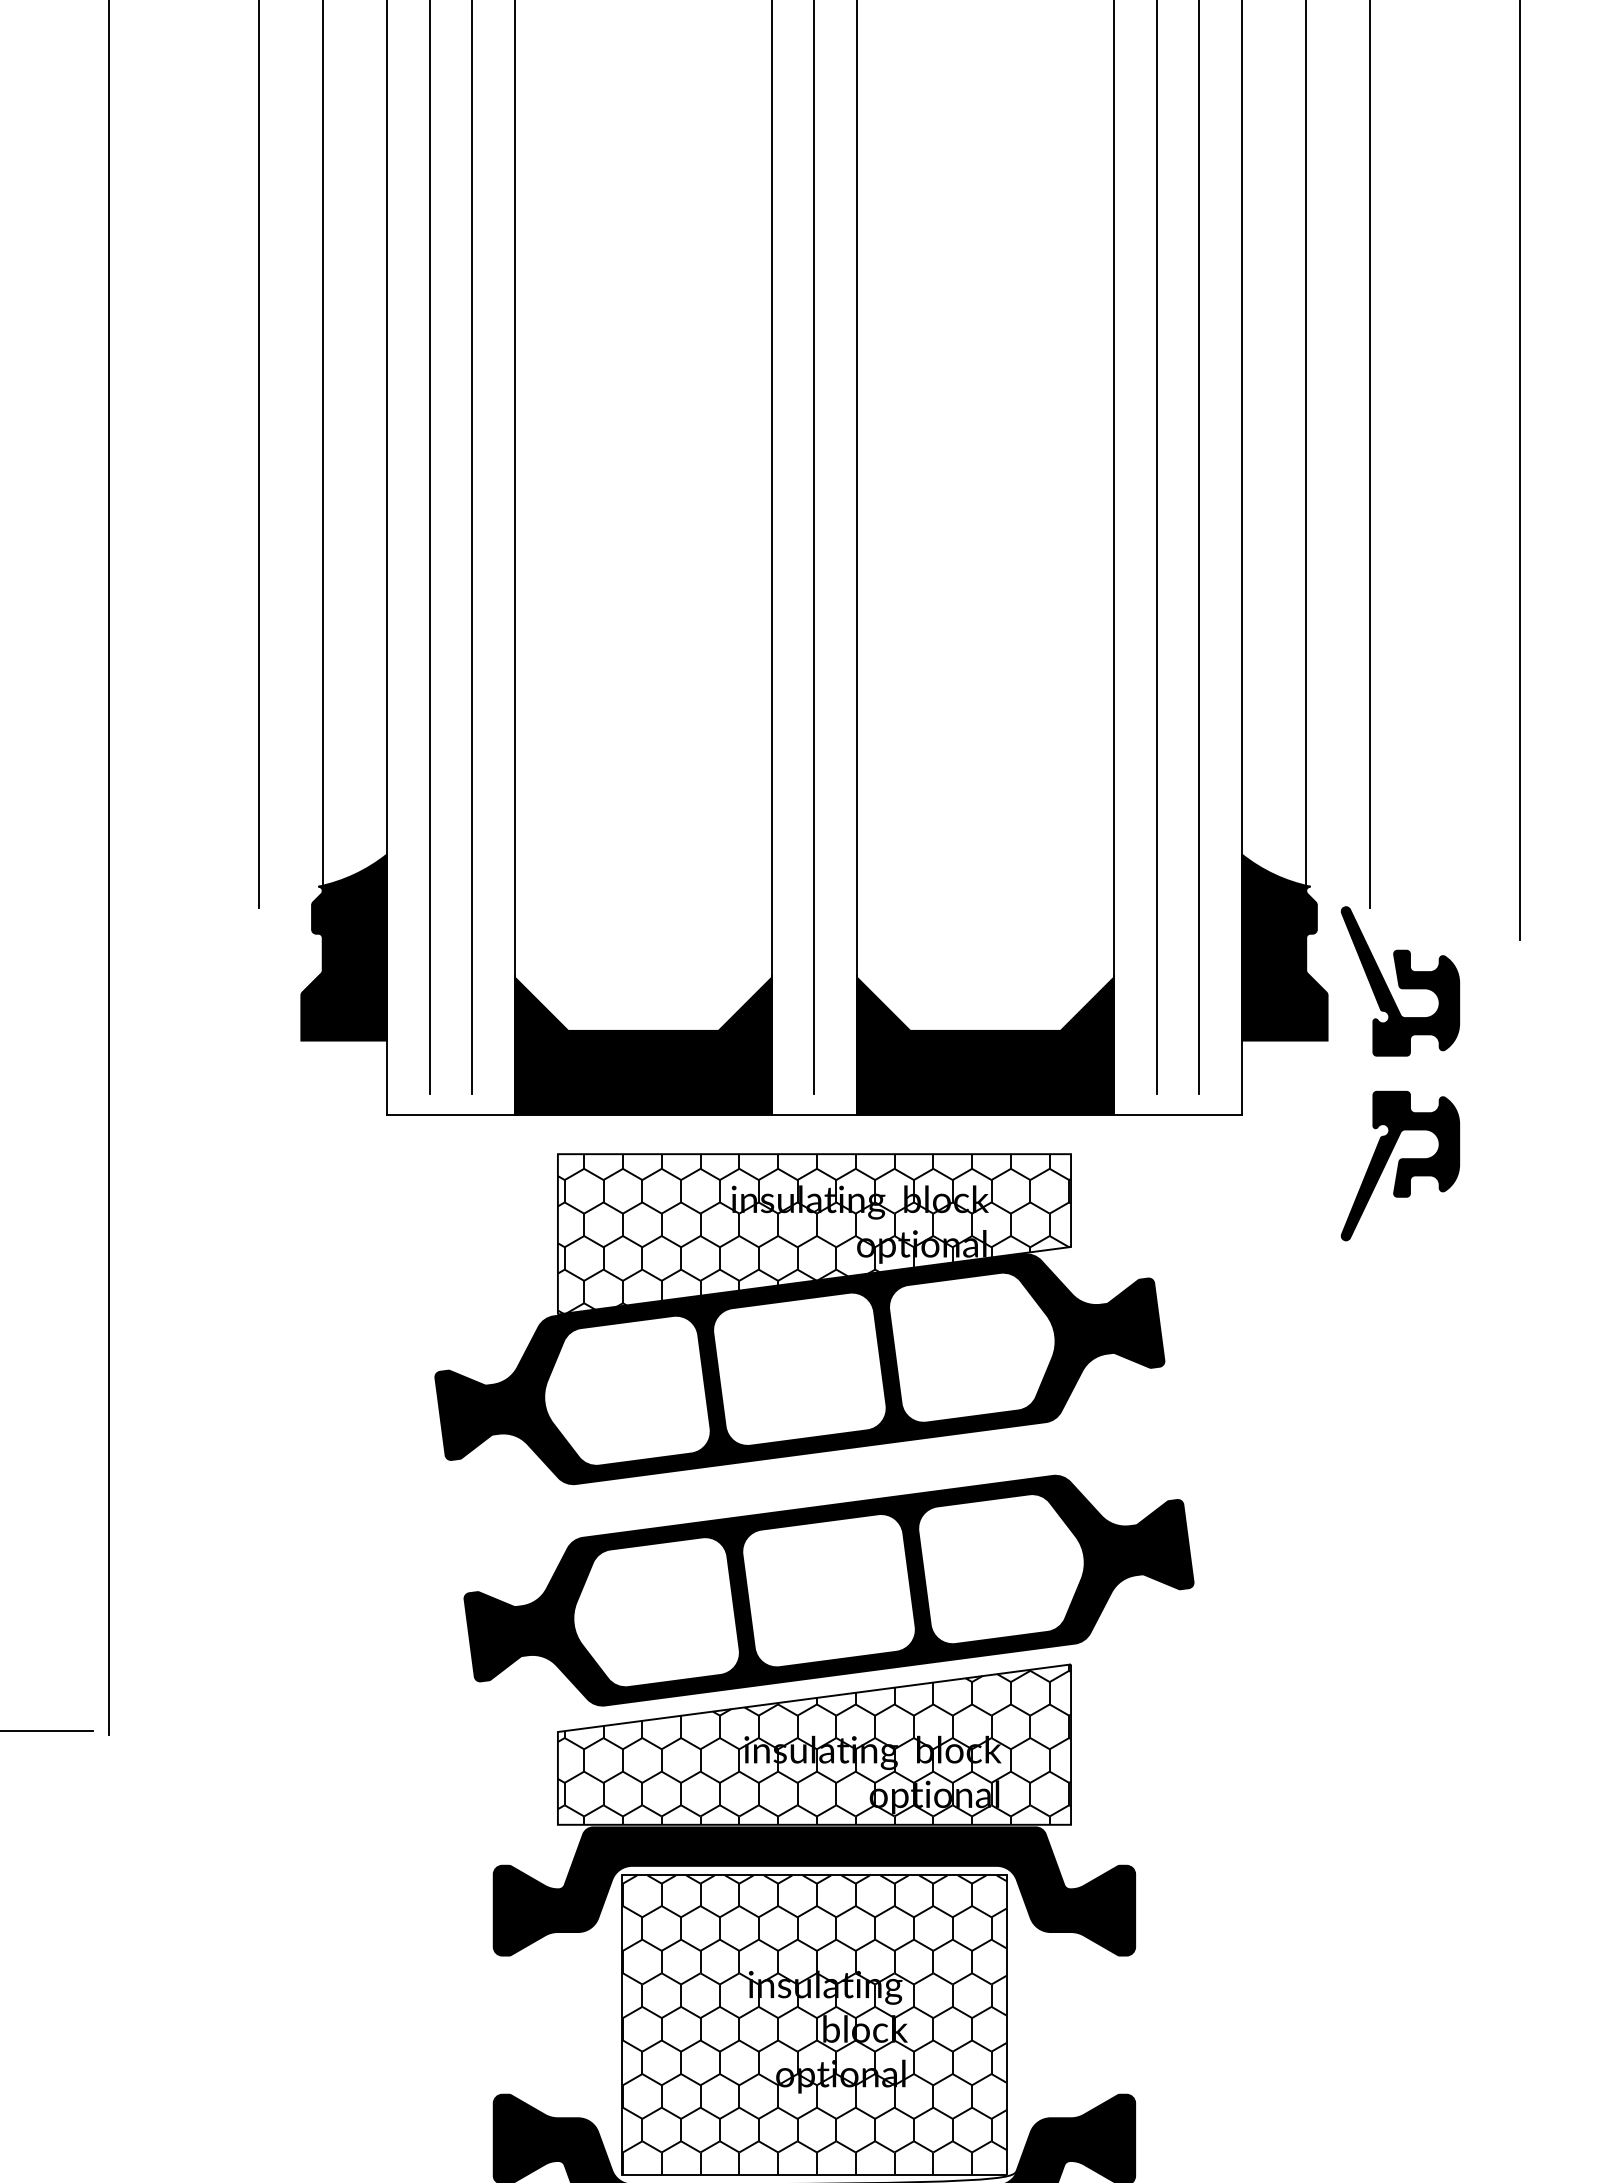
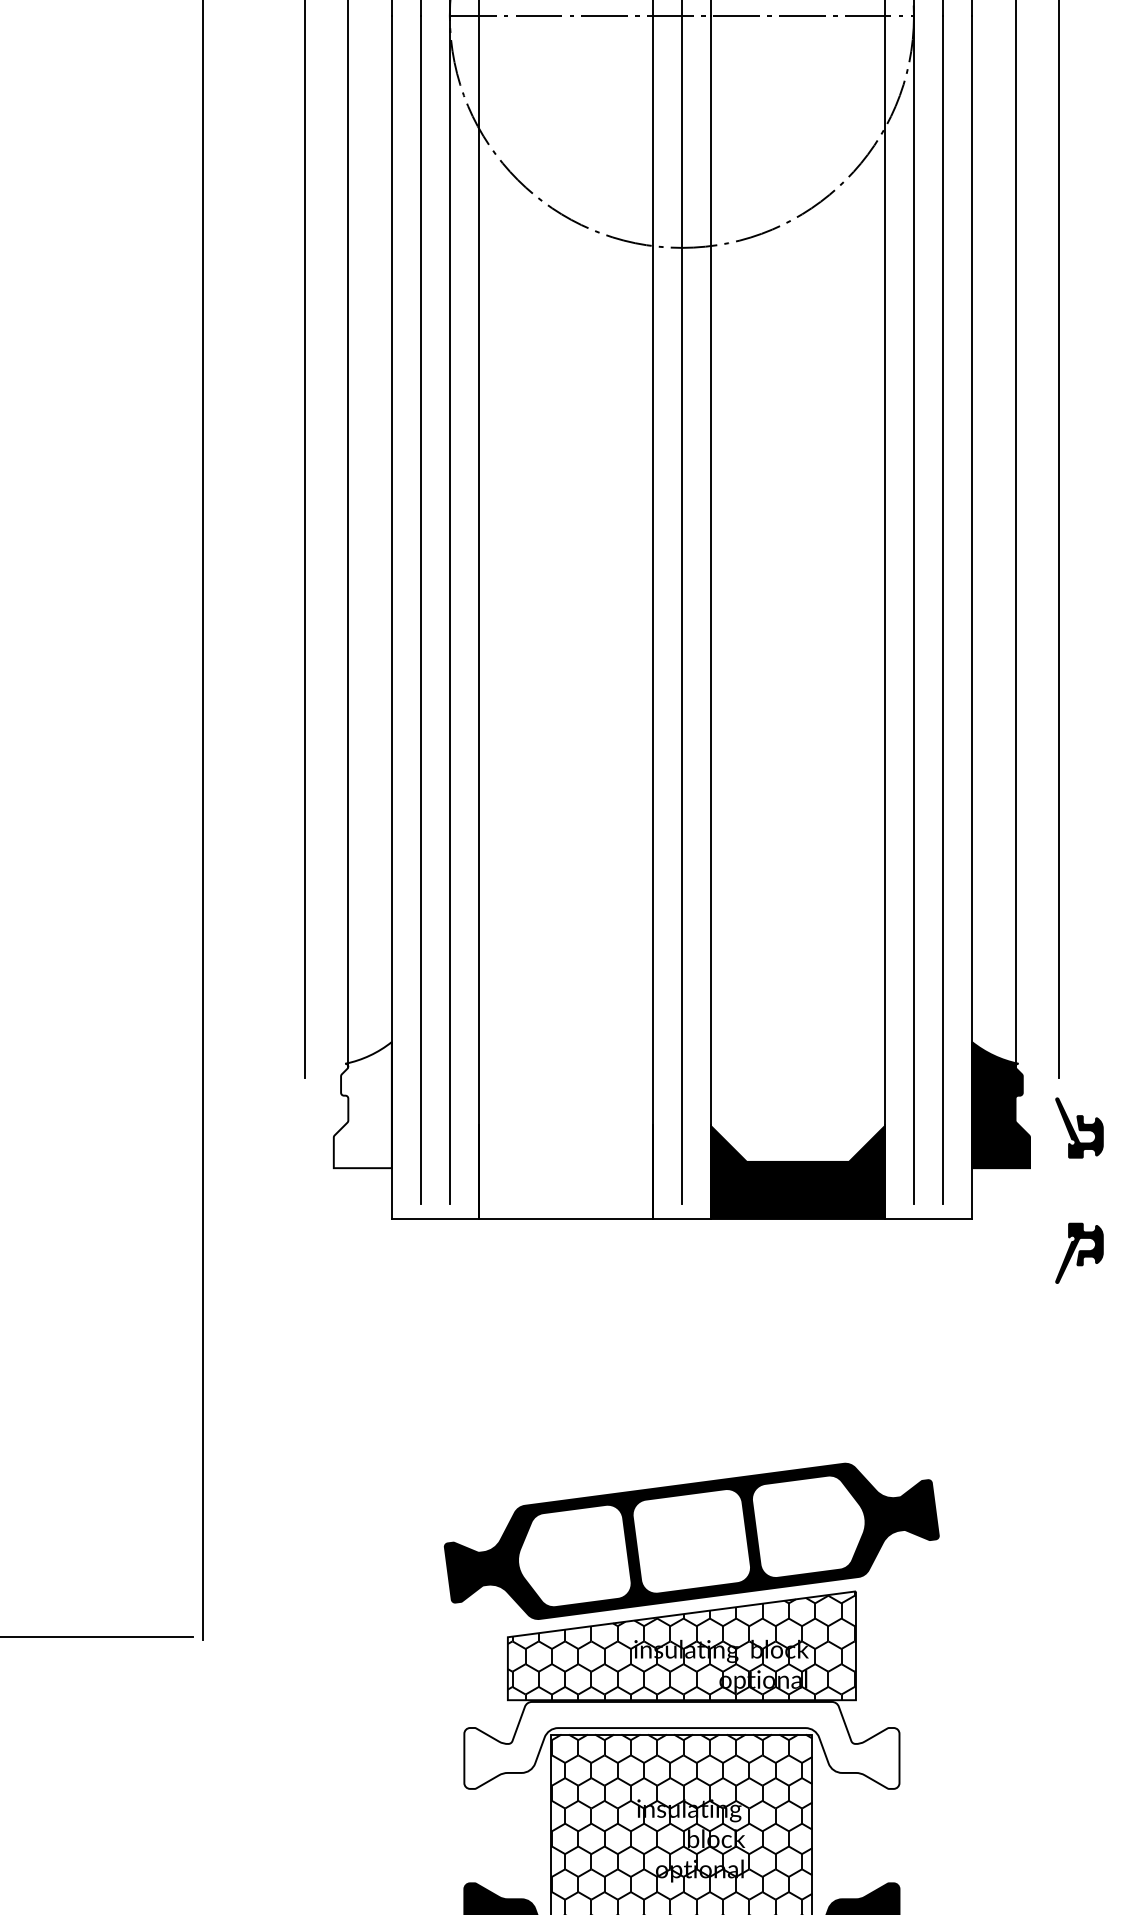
fill: (343, 948) -> (362, 1105), removed
part: (1400, 980) -> (1079, 1127), size x0.6
fill: (642, 1045) -> (565, 1171), removed
part: (1400, 1166) -> (1079, 1253), size x0.6
part: (799, 1318) -> (671, 1356), removed
fill: (813, 1890) -> (681, 1744), removed

